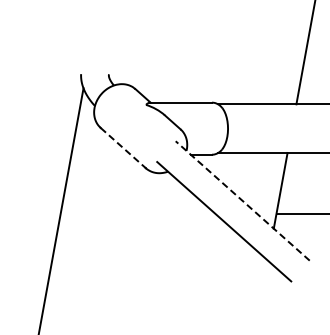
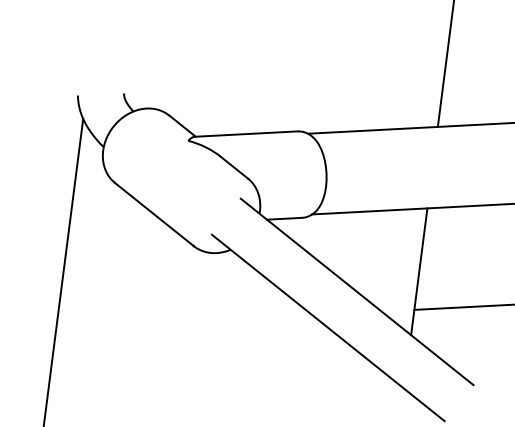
line: (123, 148) -> (154, 215), dashed -> solid
line: (242, 200) -> (356, 291), dashed -> solid

